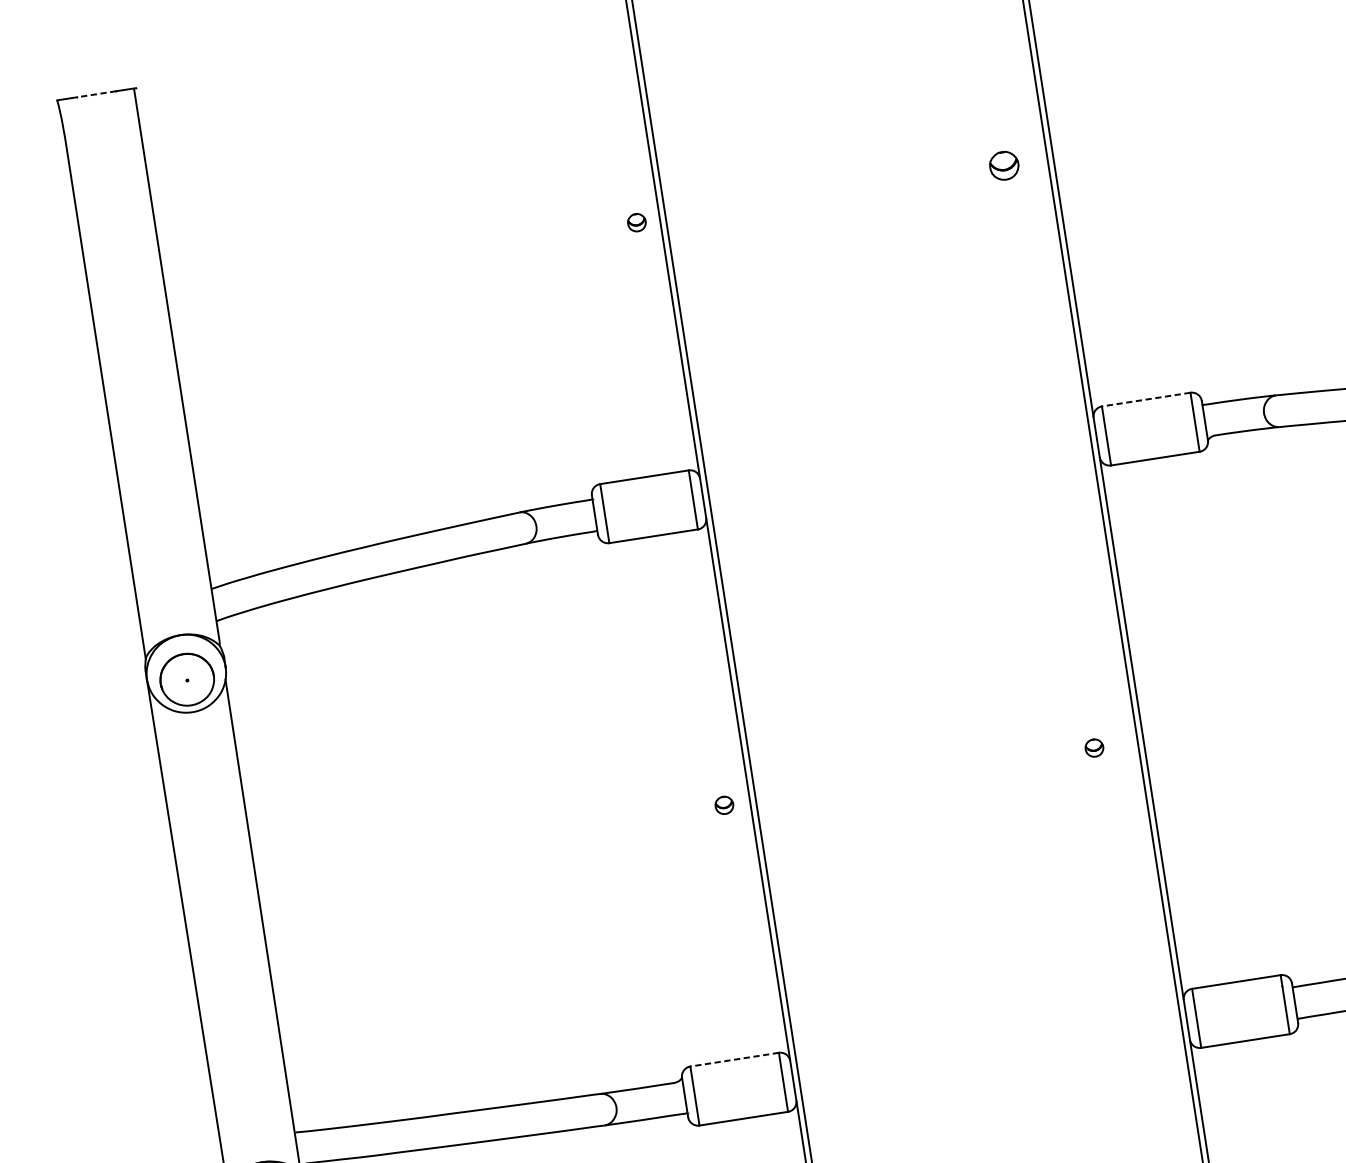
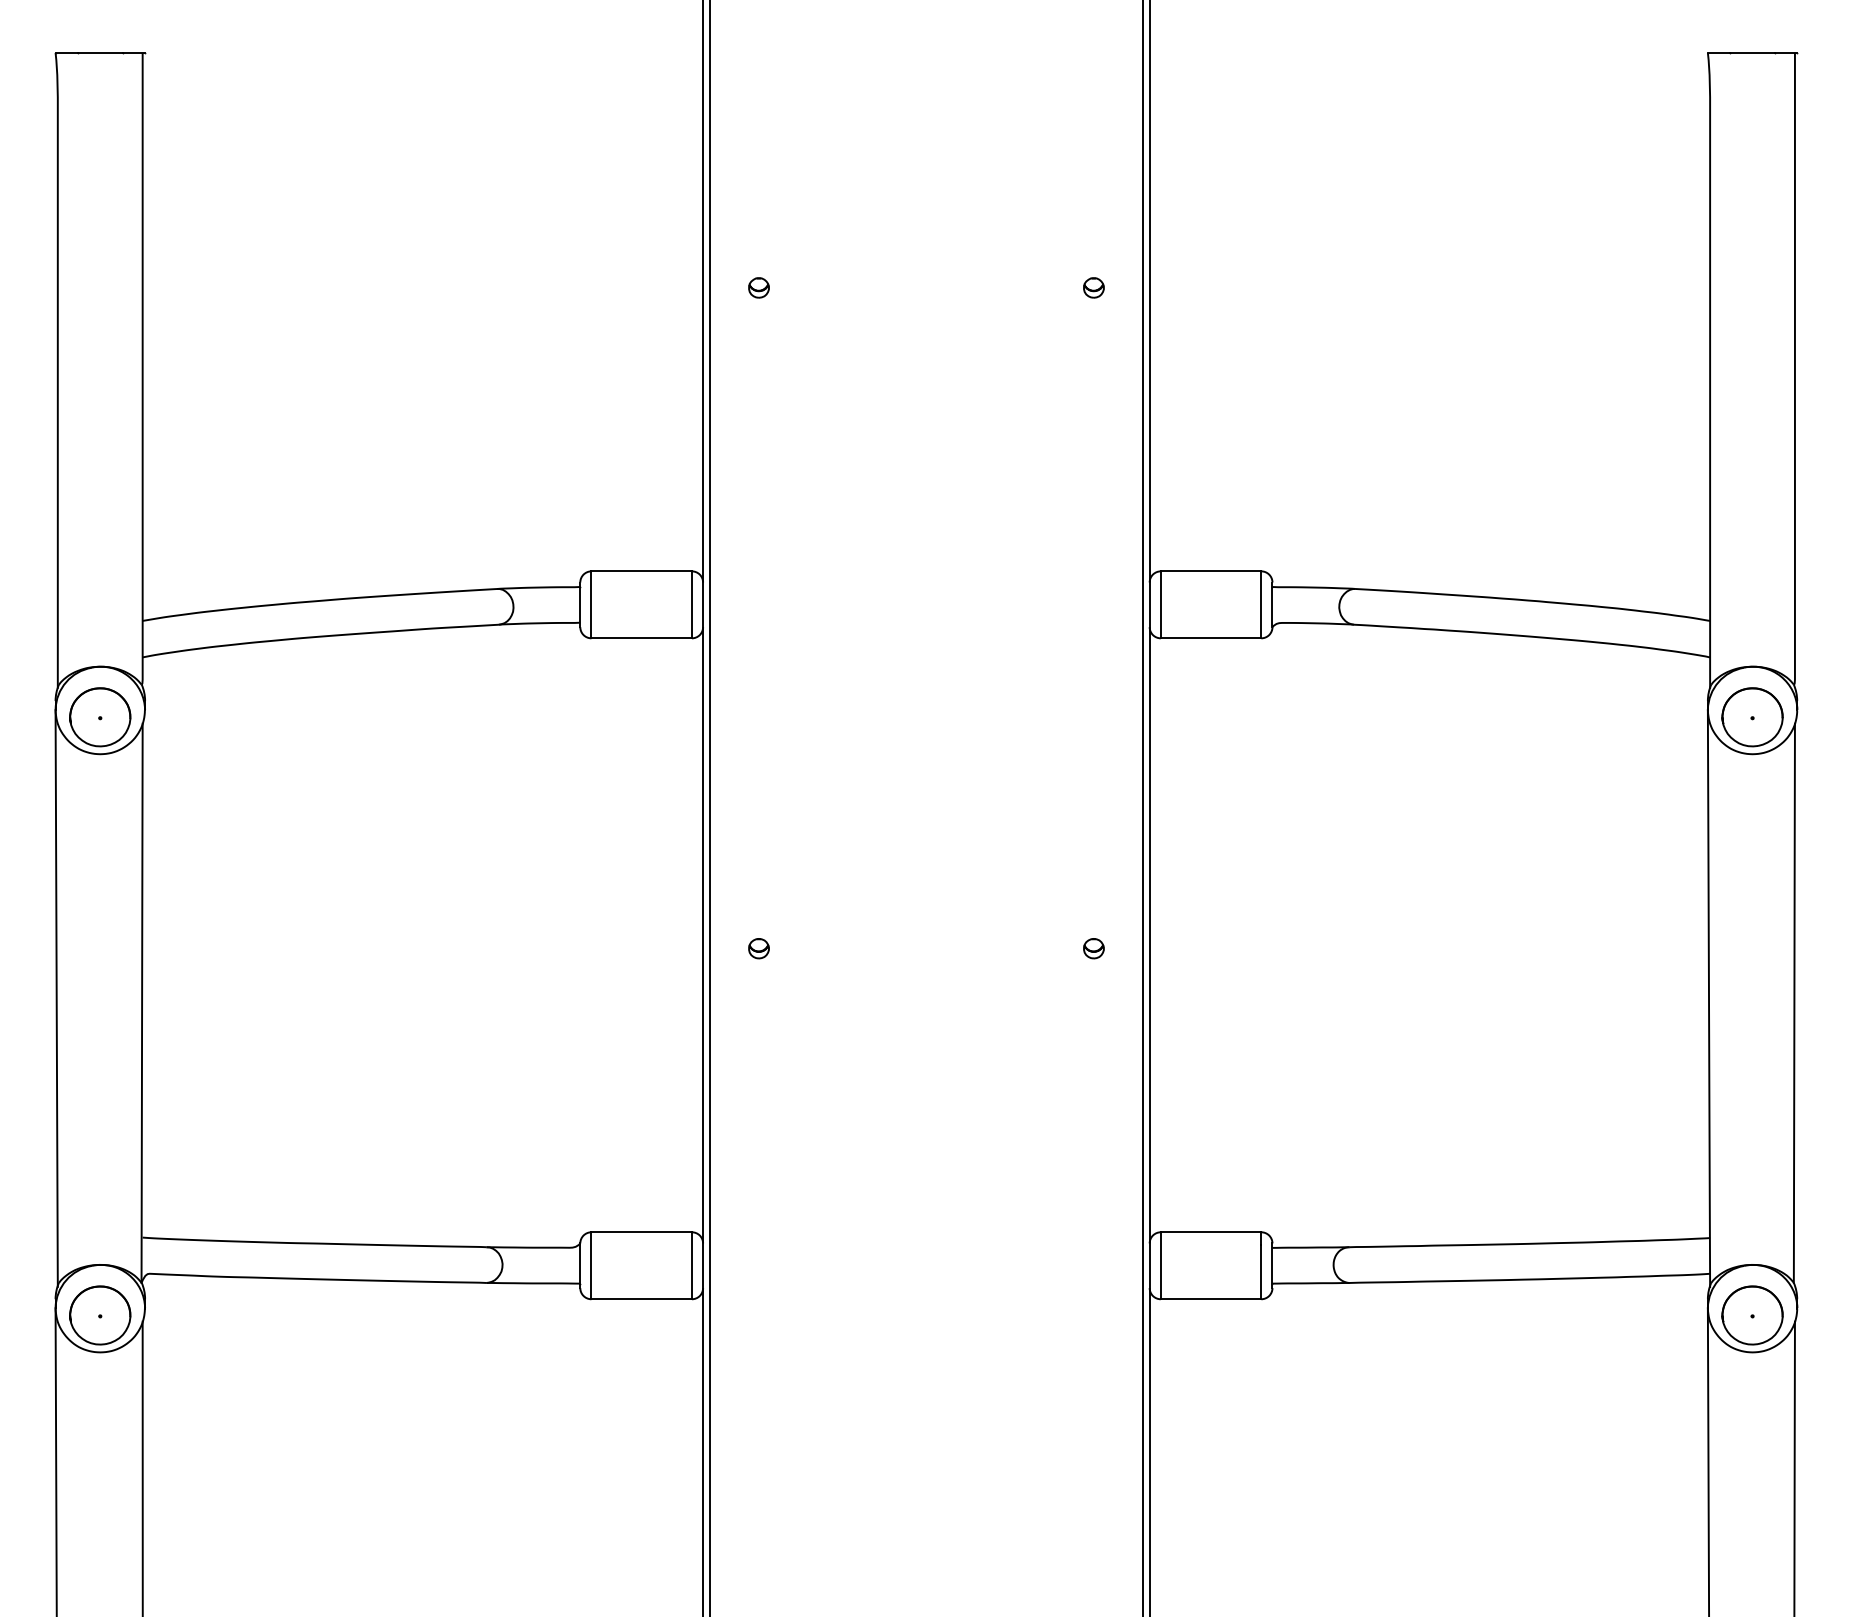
line: (95, 94) -> (99, 52), dashed -> solid
part: (1003, 165) -> (1093, 287), size x0.62
part: (636, 222) -> (758, 287), moved
line: (1145, 399) -> (1210, 571), dashed -> solid
part: (723, 805) -> (758, 948), moved
line: (734, 1059) -> (641, 1232), dashed -> solid

